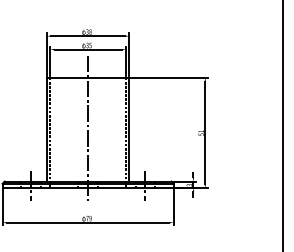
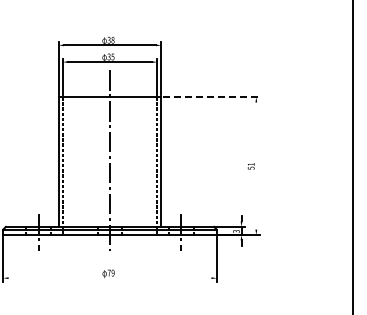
line: (169, 77) -> (211, 97), solid -> dashed
line: (205, 132) -> (256, 165), removed
line: (87, 222) -> (109, 278), removed

